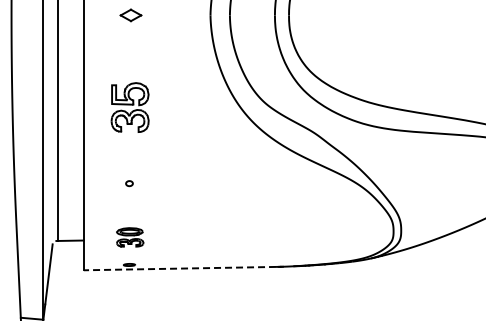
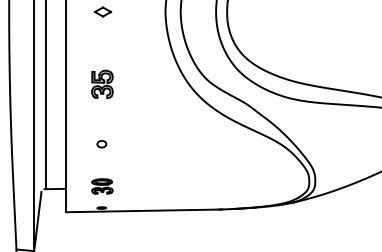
part: (130, 107) -> (102, 84), size x0.71
part: (129, 183) -> (101, 144), size x1.67
line: (179, 268) -> (141, 210), dashed -> solid

